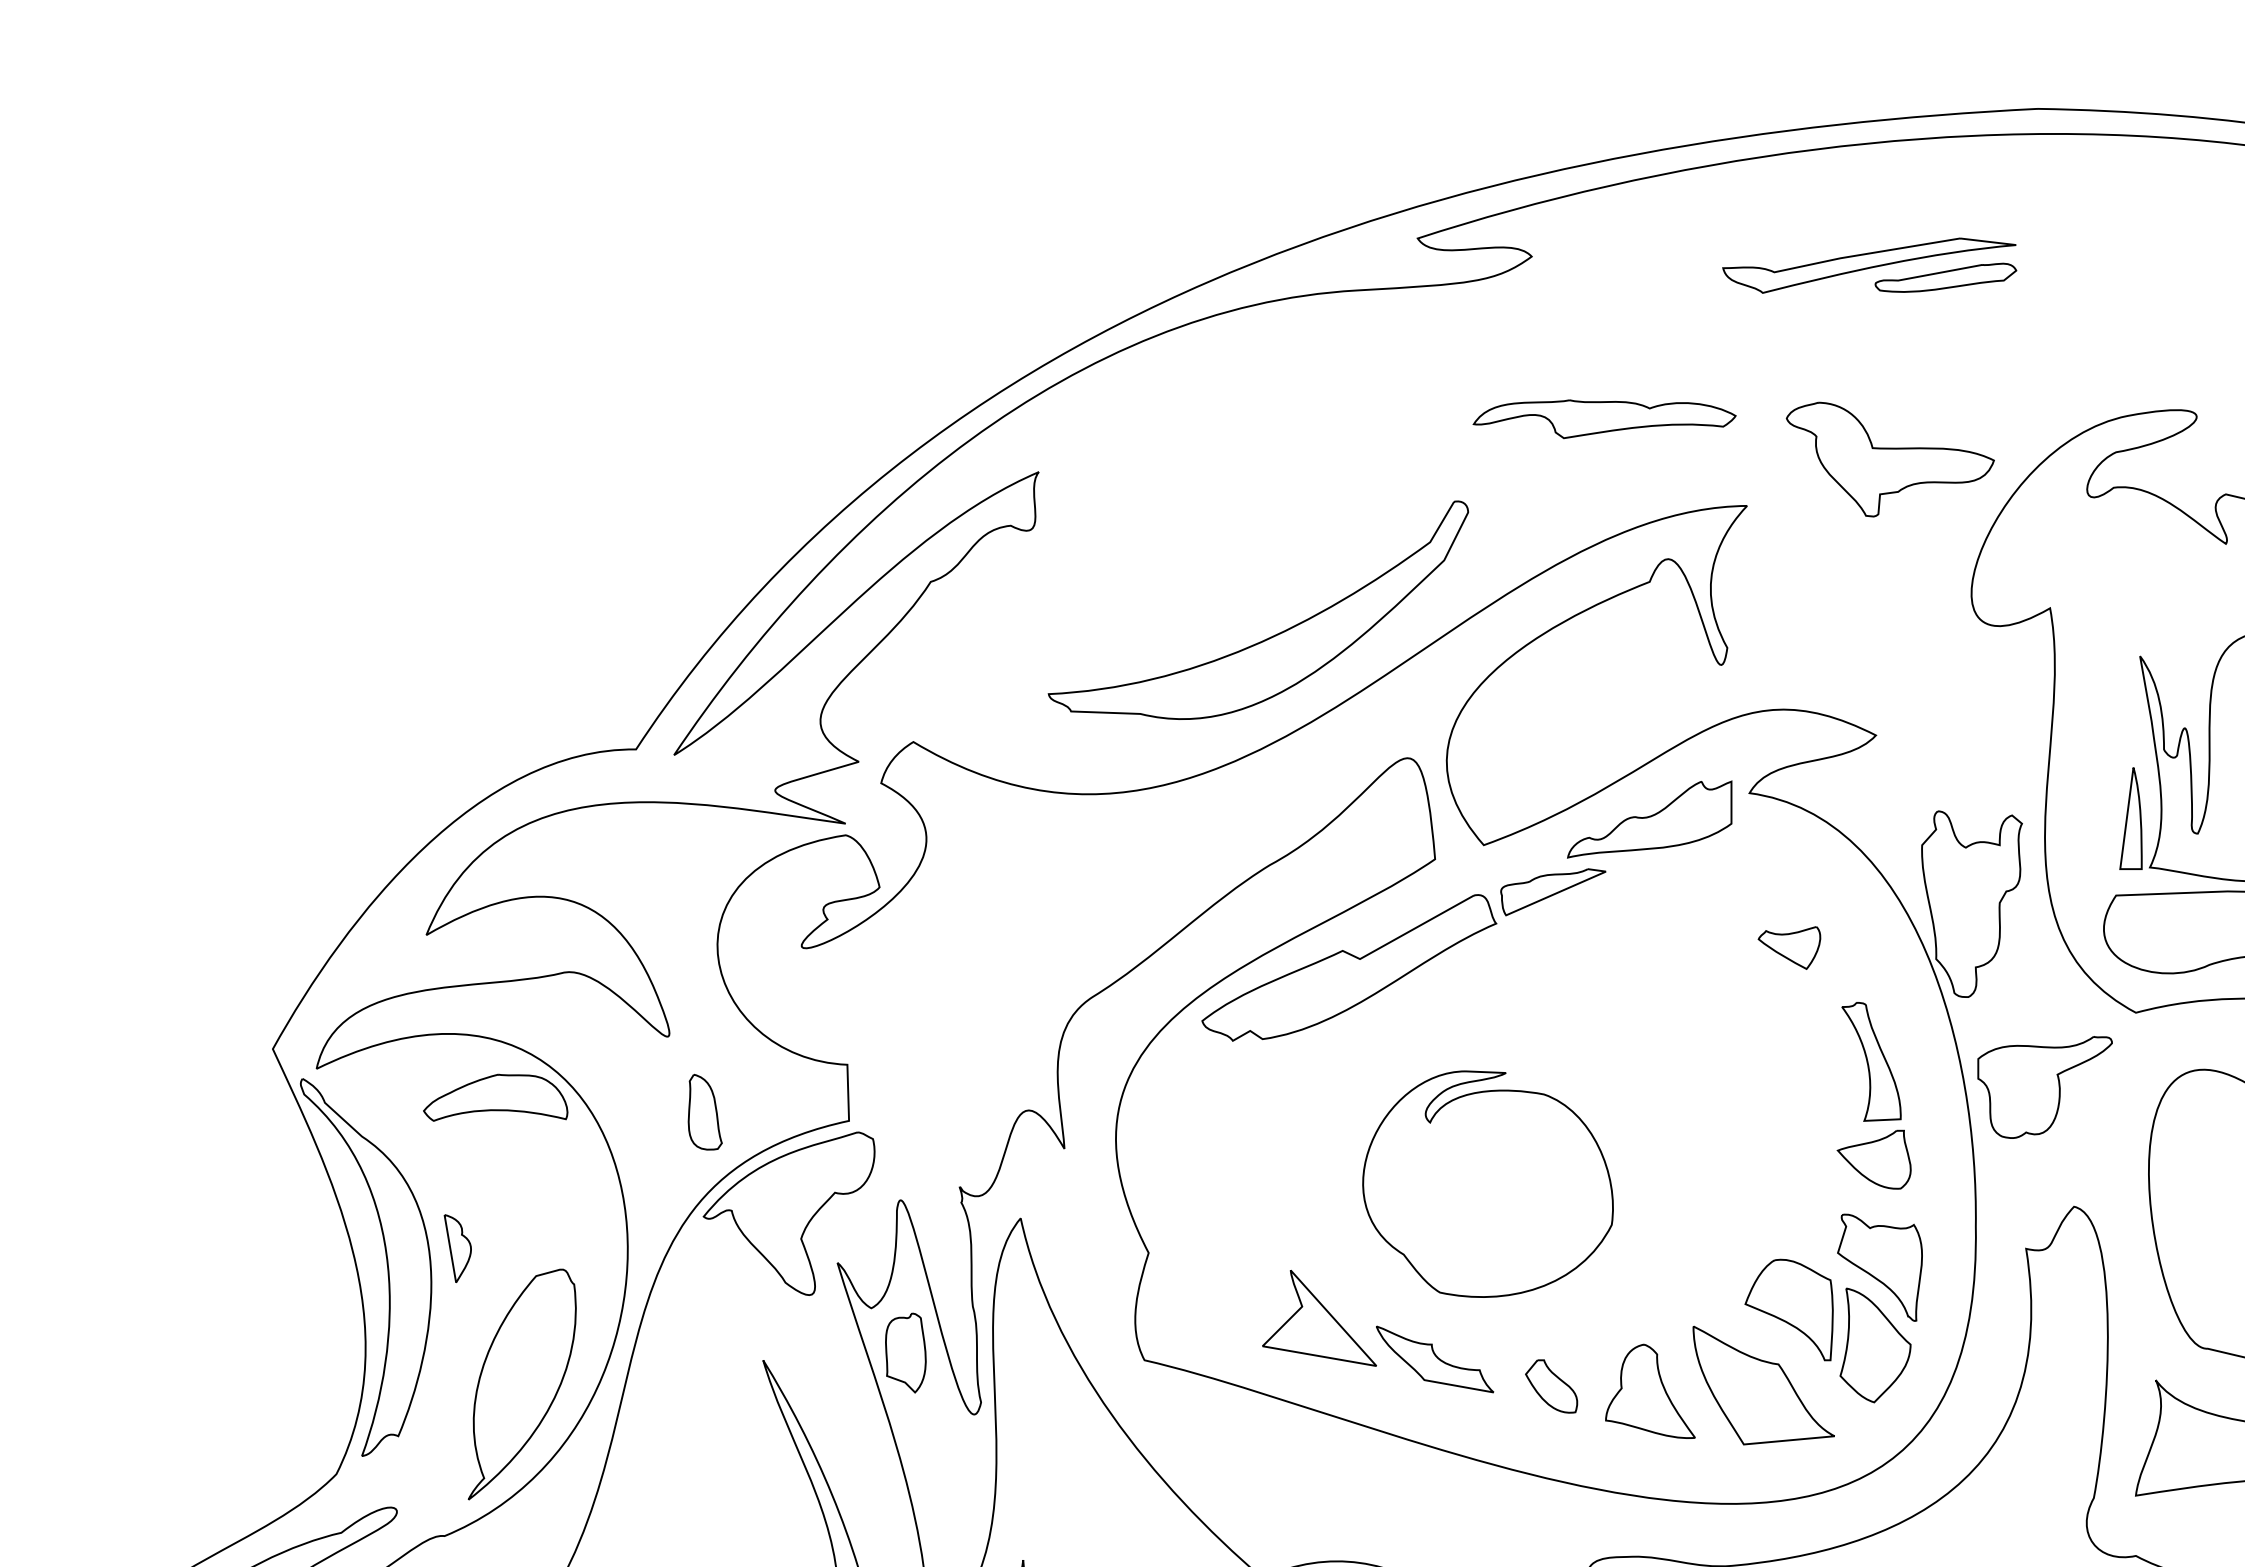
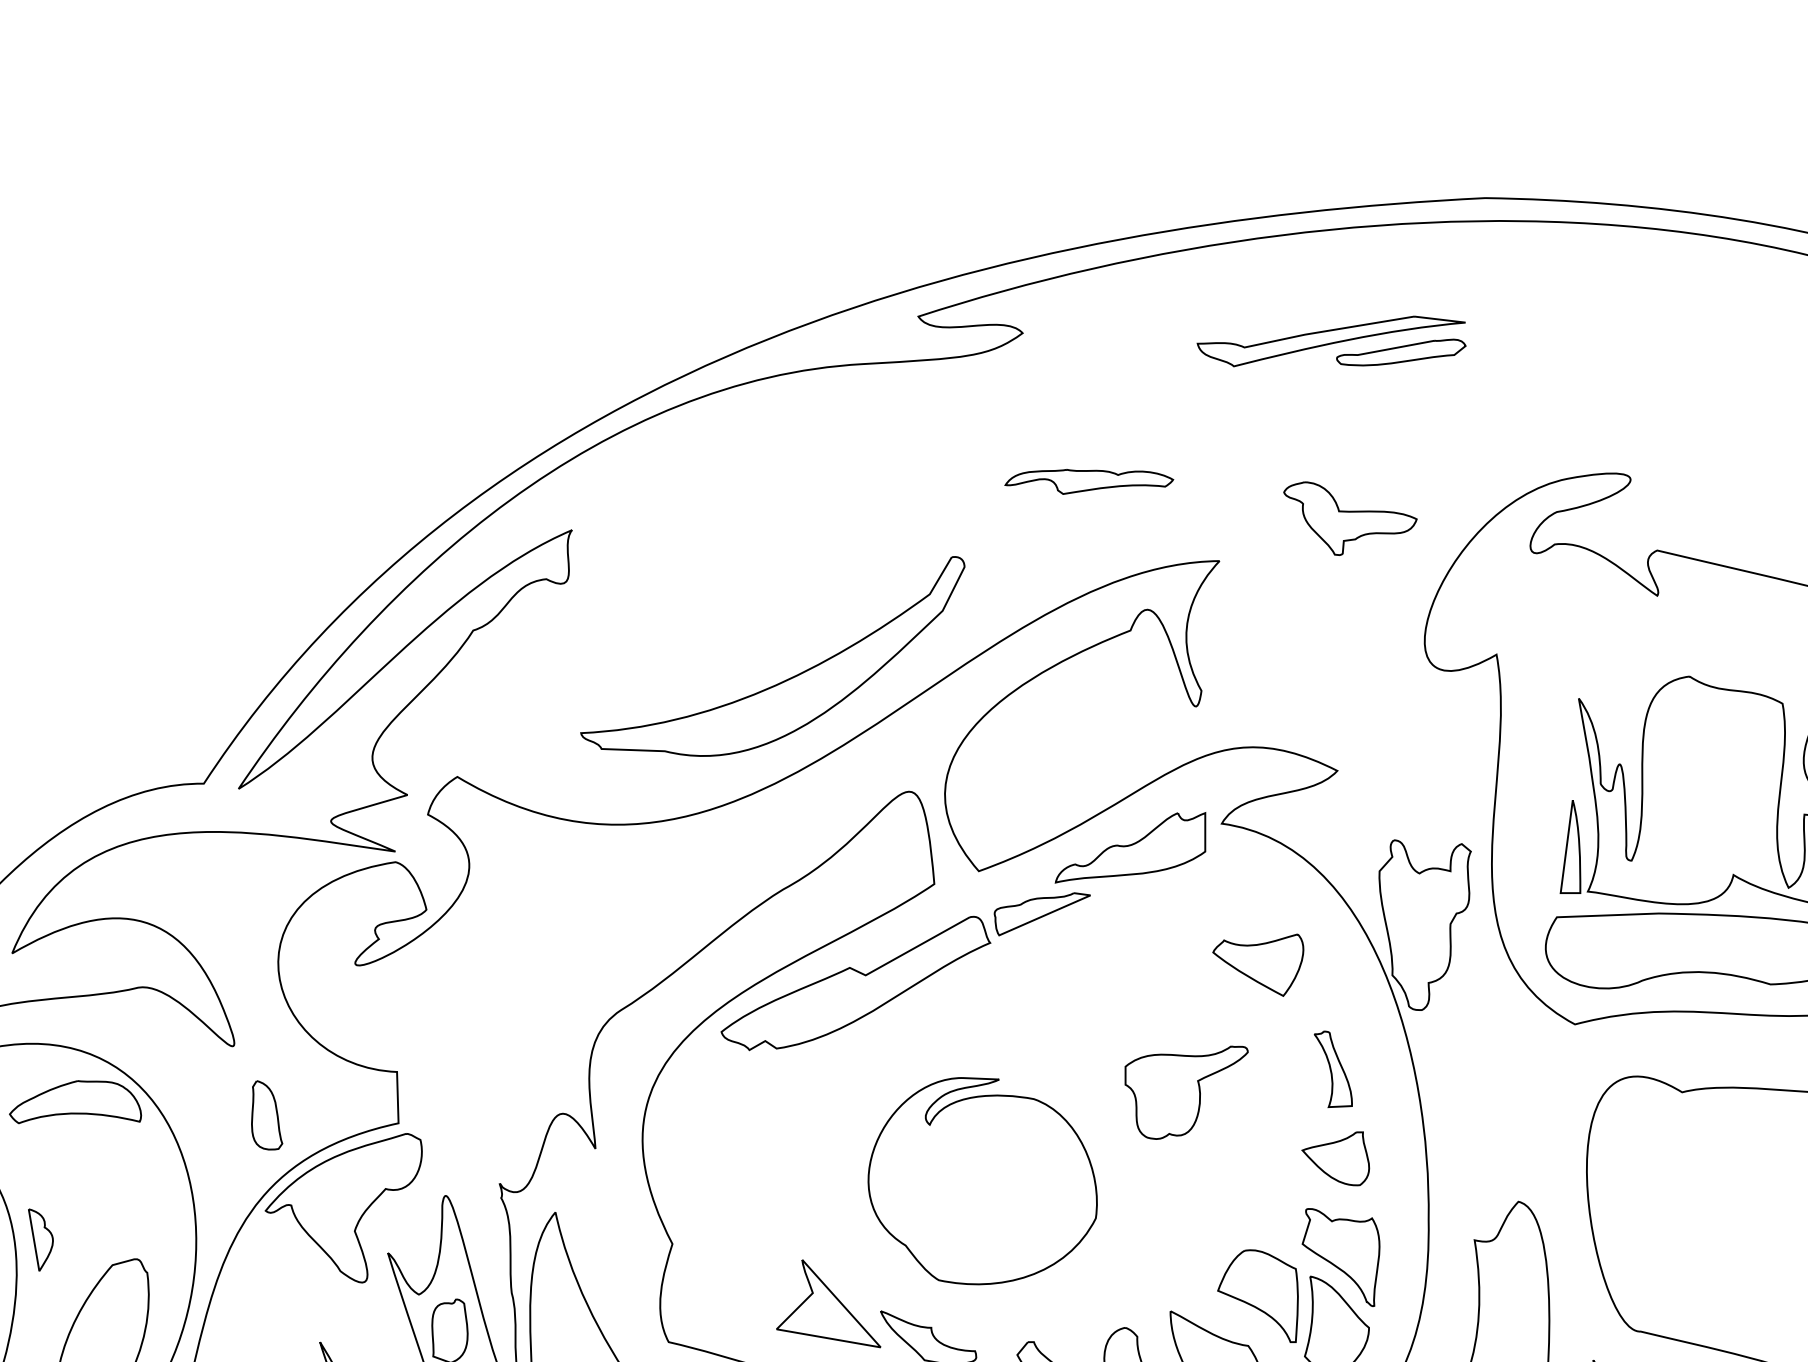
part: (1604, 419) -> (1089, 482), size x0.7
part: (1889, 459) -> (1349, 518), size x0.7
part: (1789, 947) -> (1258, 964), size x1.6
part: (1871, 1061) -> (1333, 1068), size x0.7
part: (2044, 1087) -> (1186, 1092), moved

